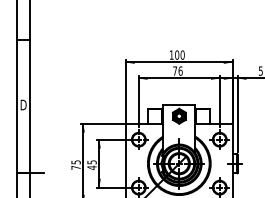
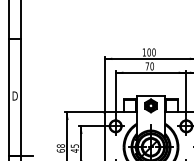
text: (180, 70) -> (152, 65), 76 -> 70
text: (75, 164) -> (60, 147), 75 -> 68

